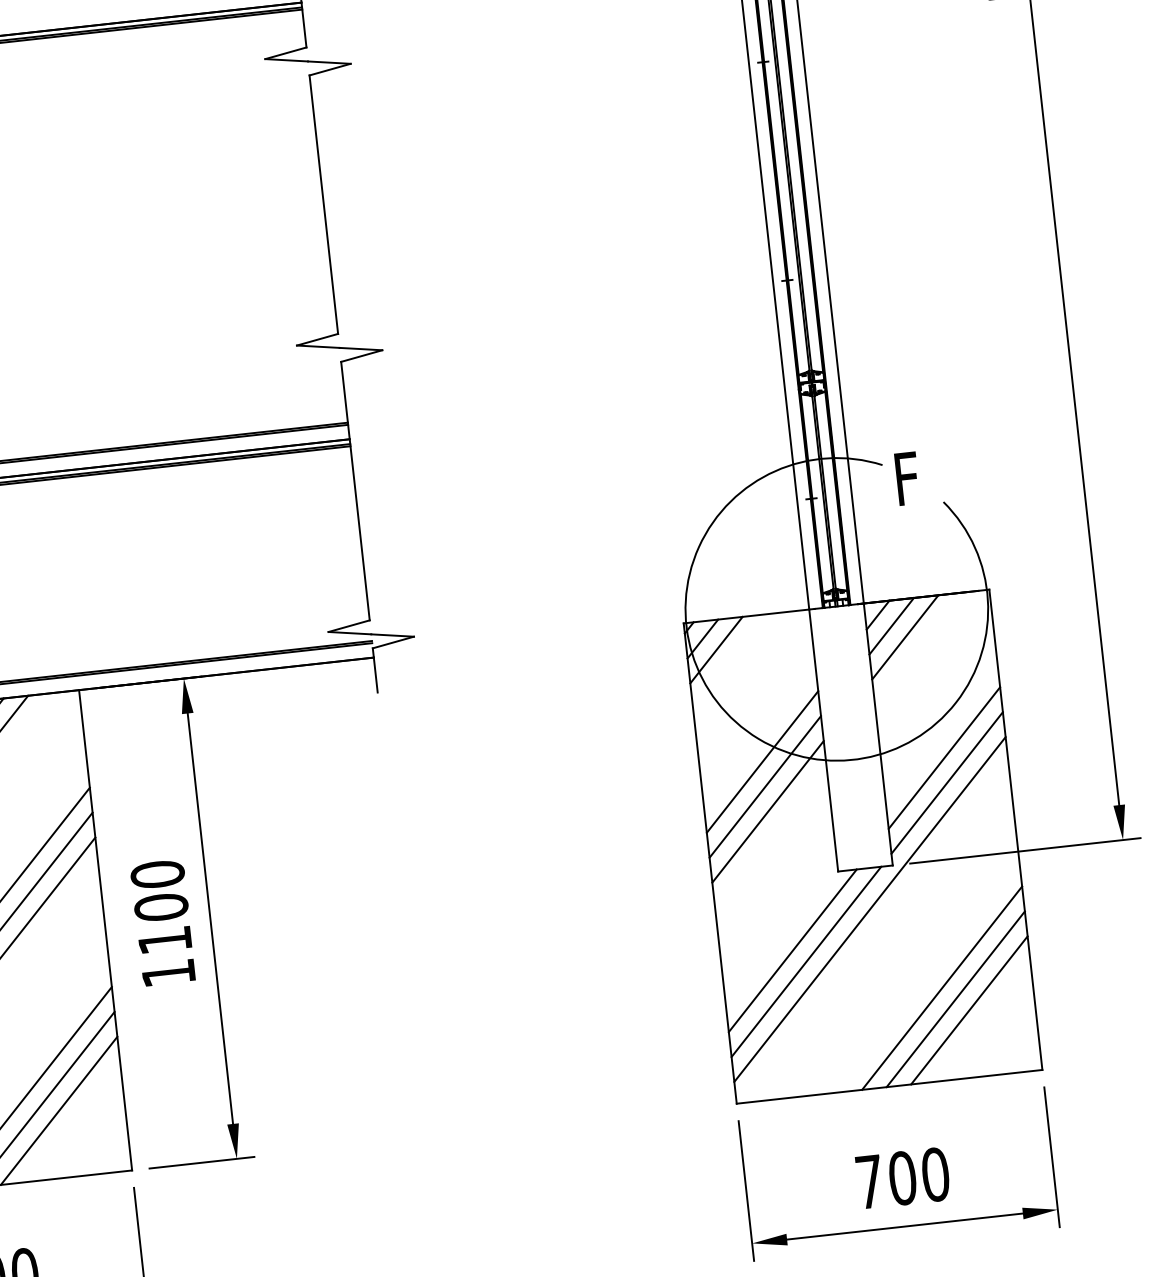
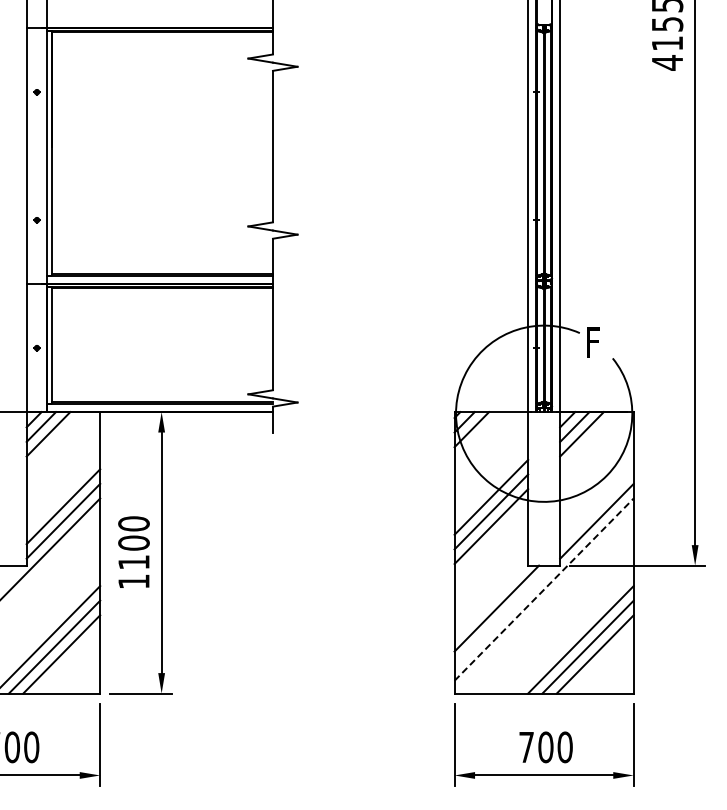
line: (943, 757) -> (596, 506), removed
line: (870, 909) -> (544, 589), solid -> dashed
line: (805, 961) -> (503, 615), removed

